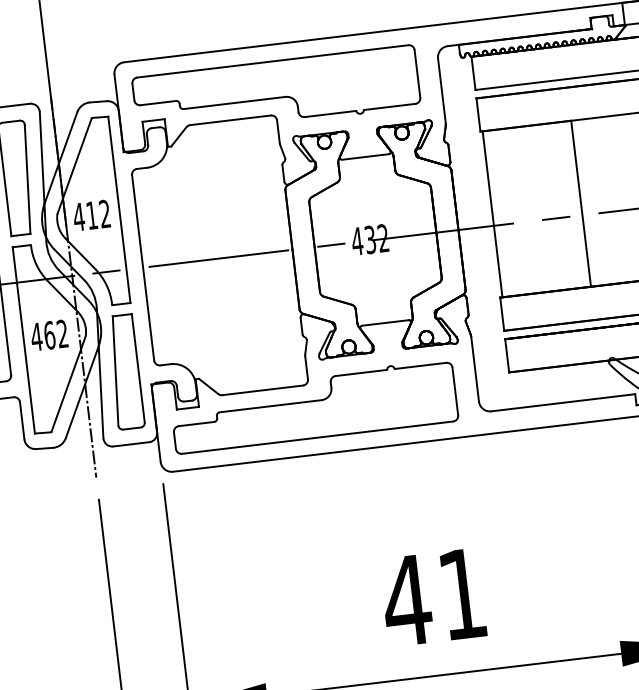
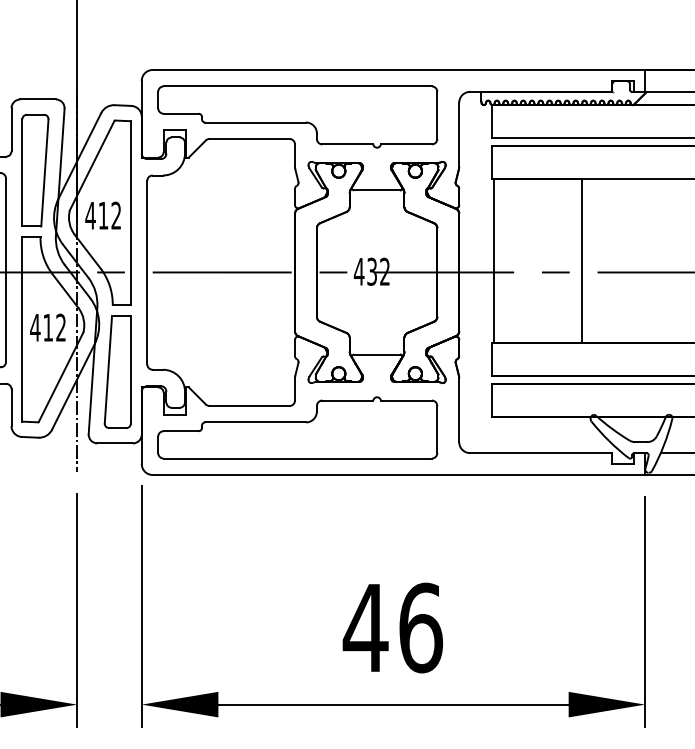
text: (49, 335) -> (48, 327), 462 -> 412
text: (463, 593) -> (421, 627), 41 -> 46

